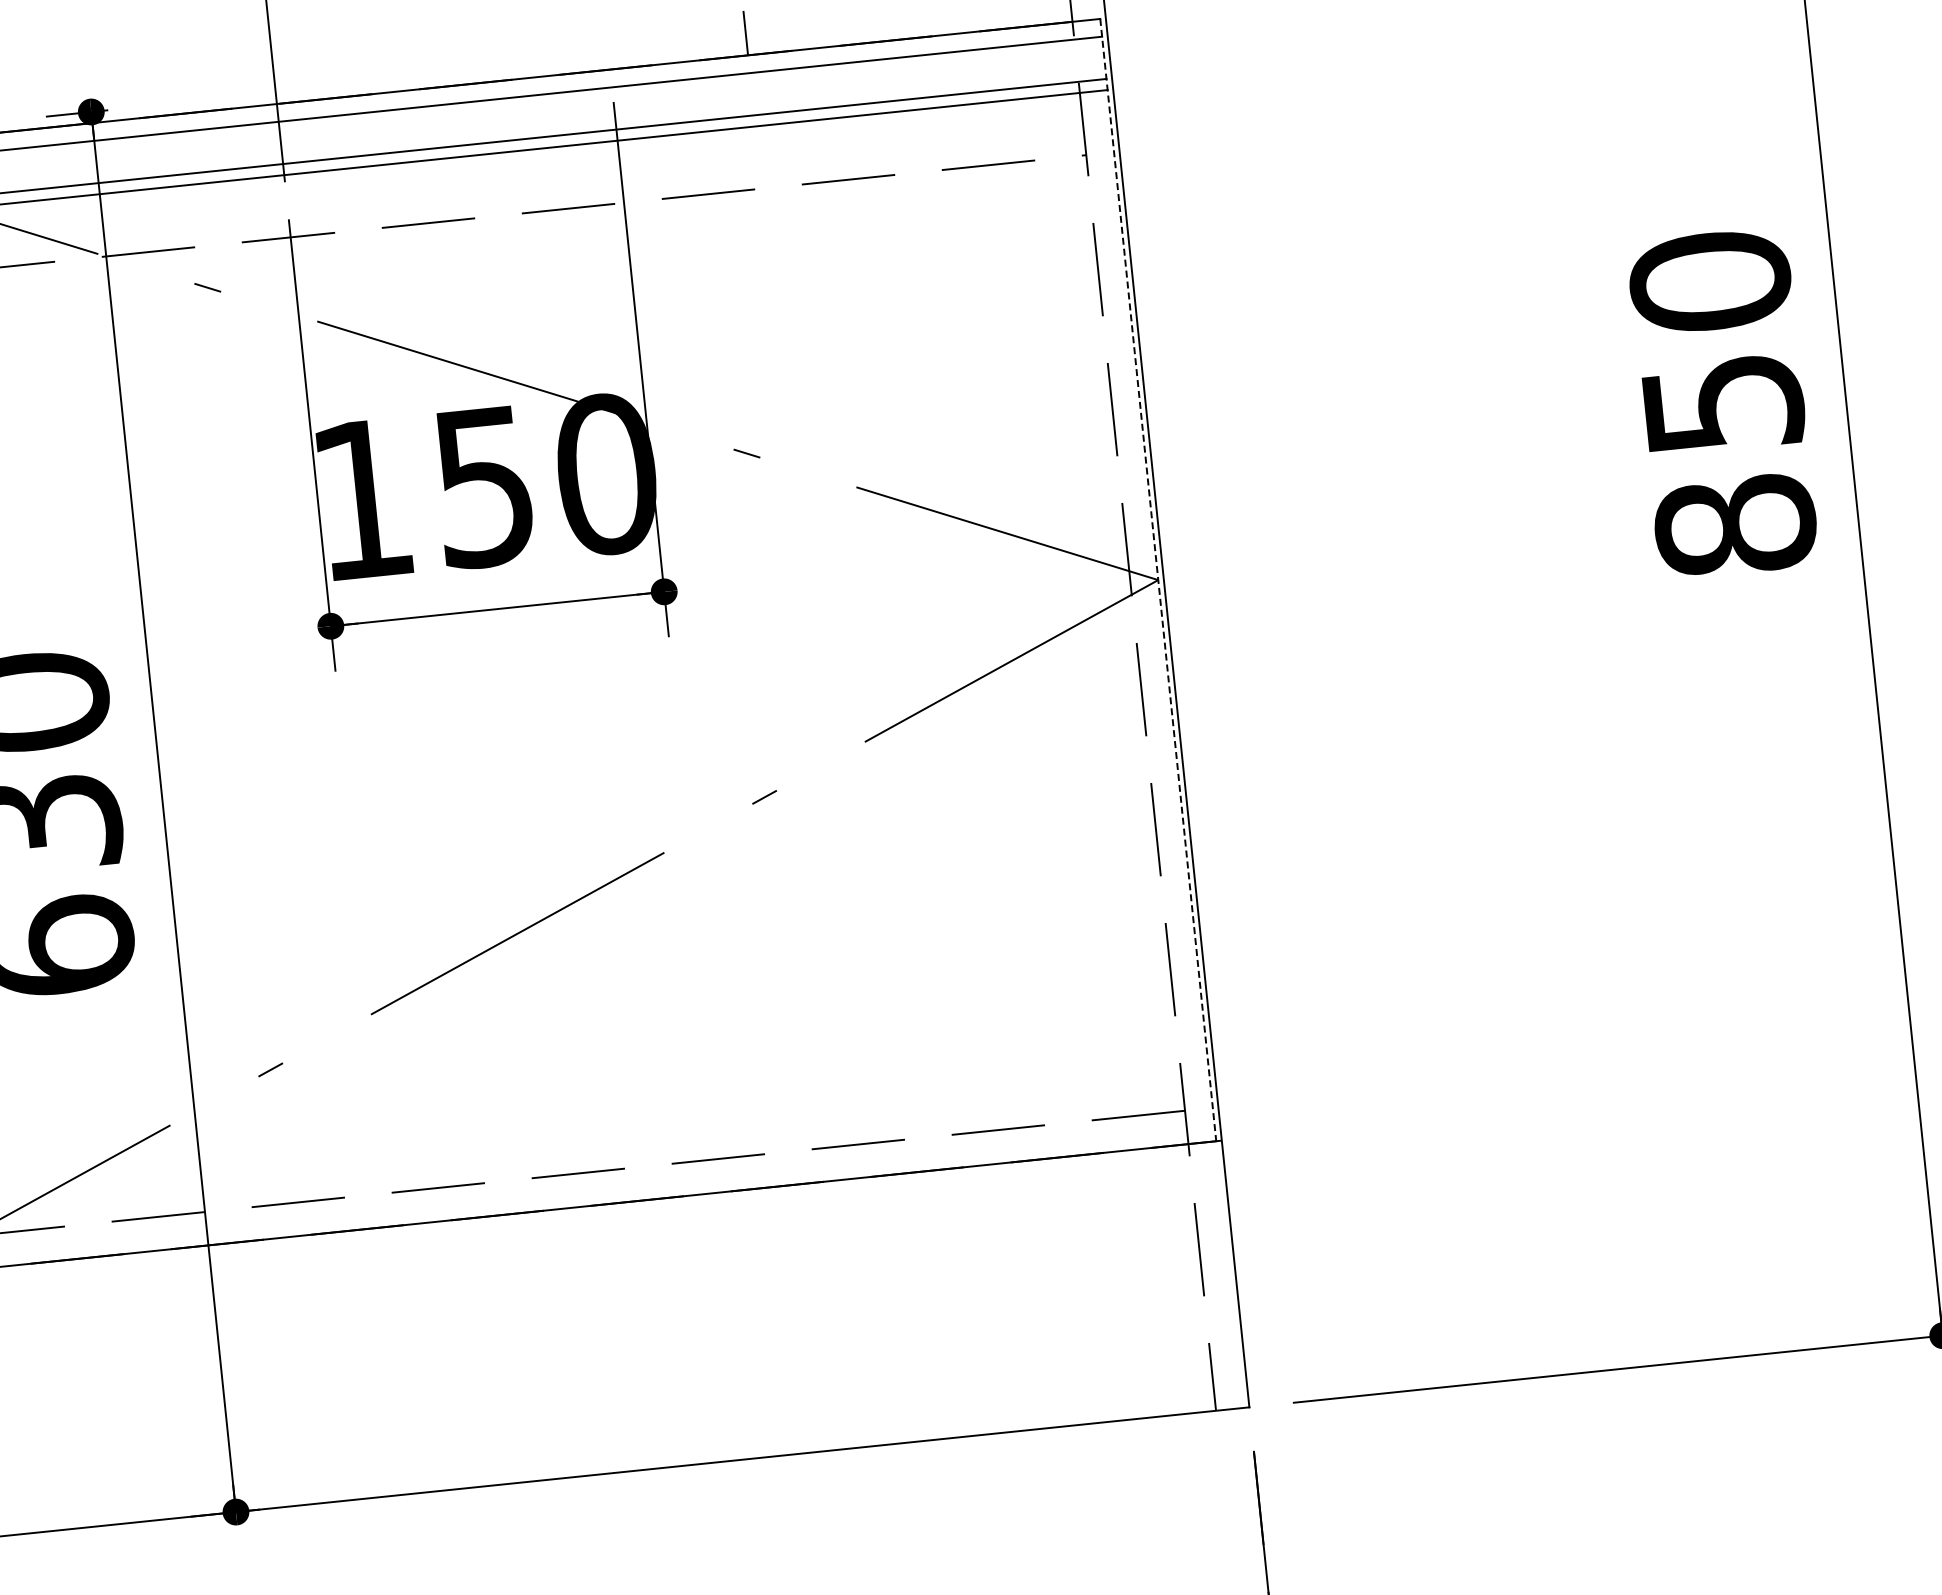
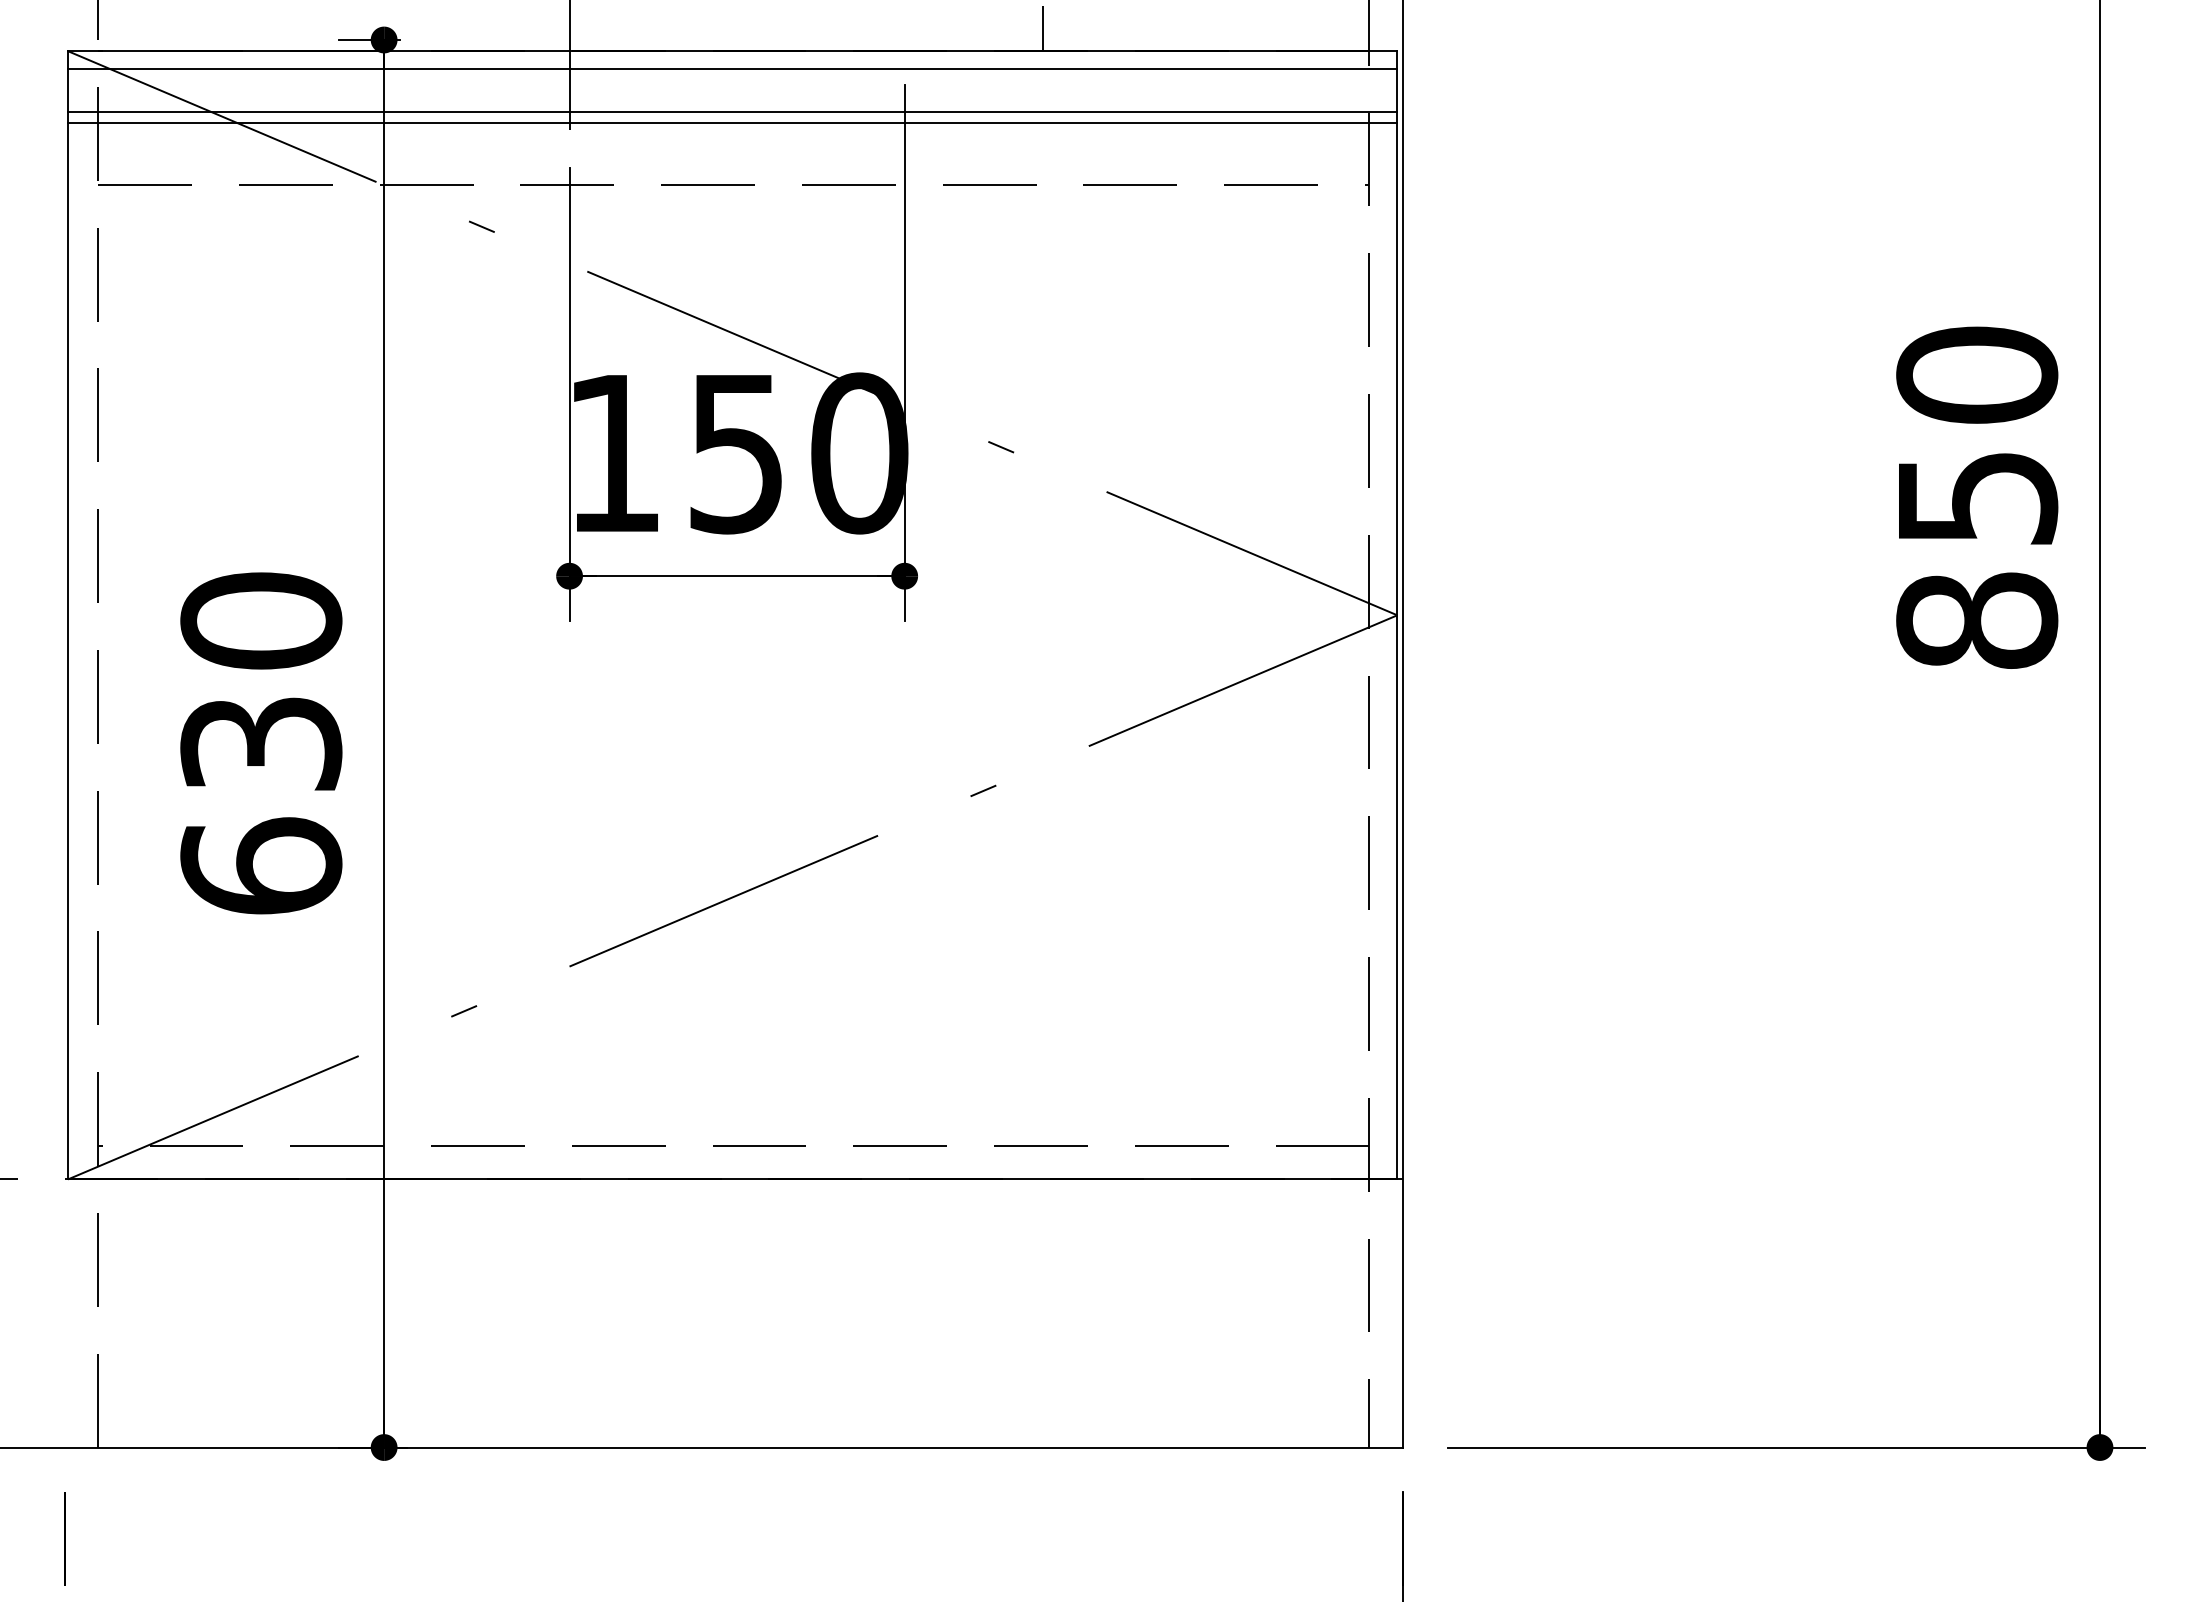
line: (1158, 580) -> (1397, 615), dashed -> solid

